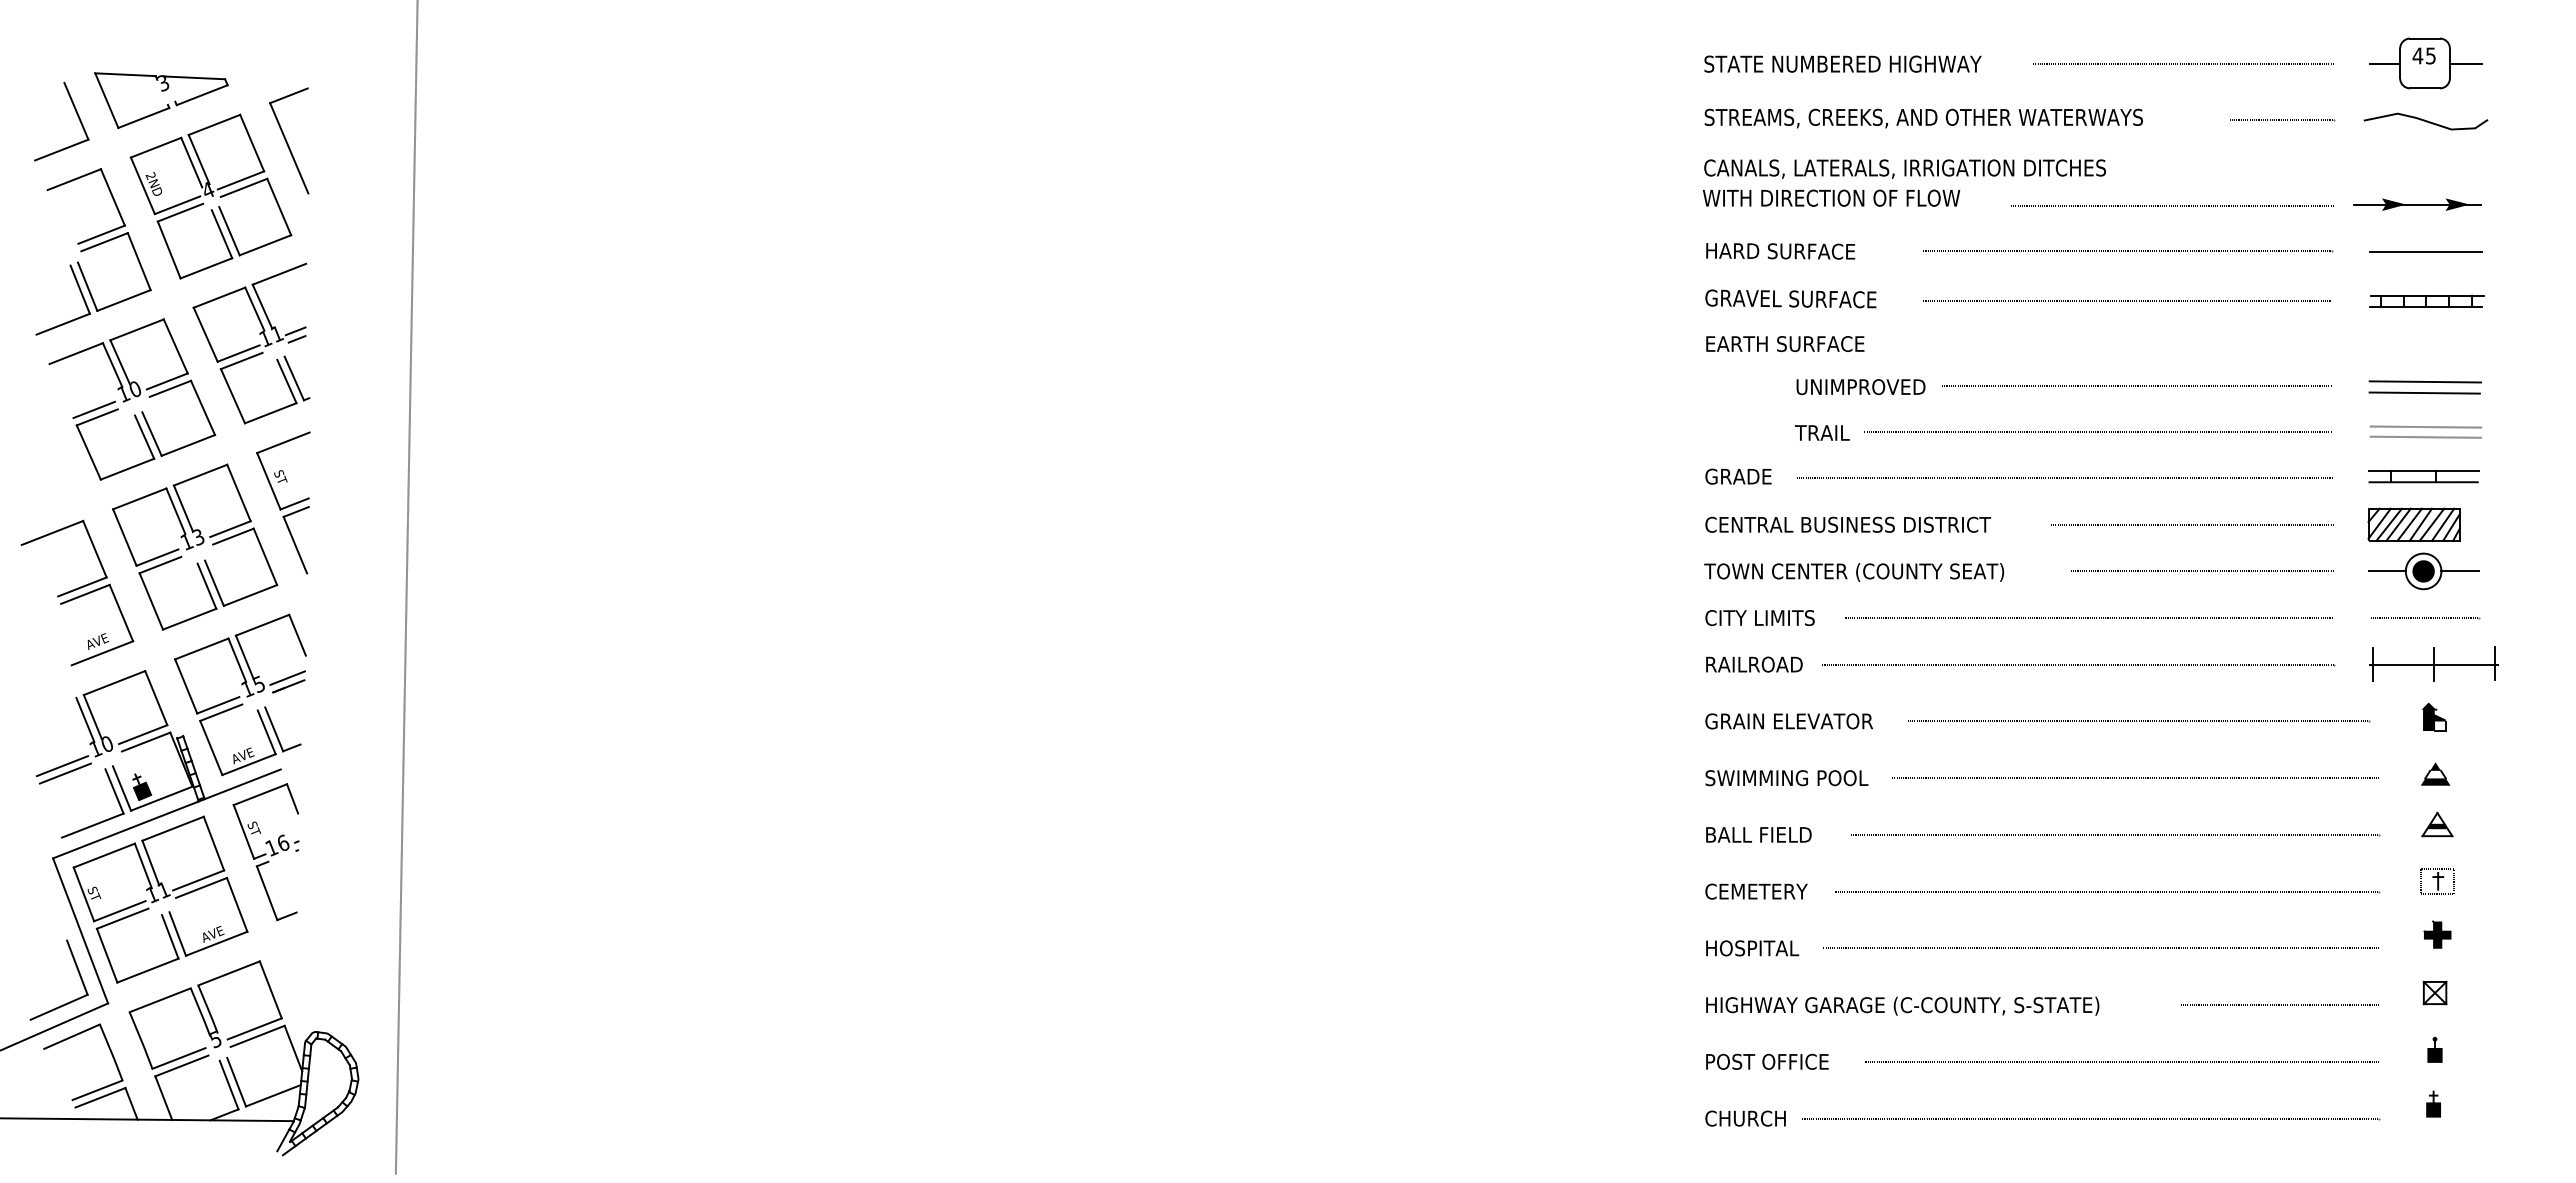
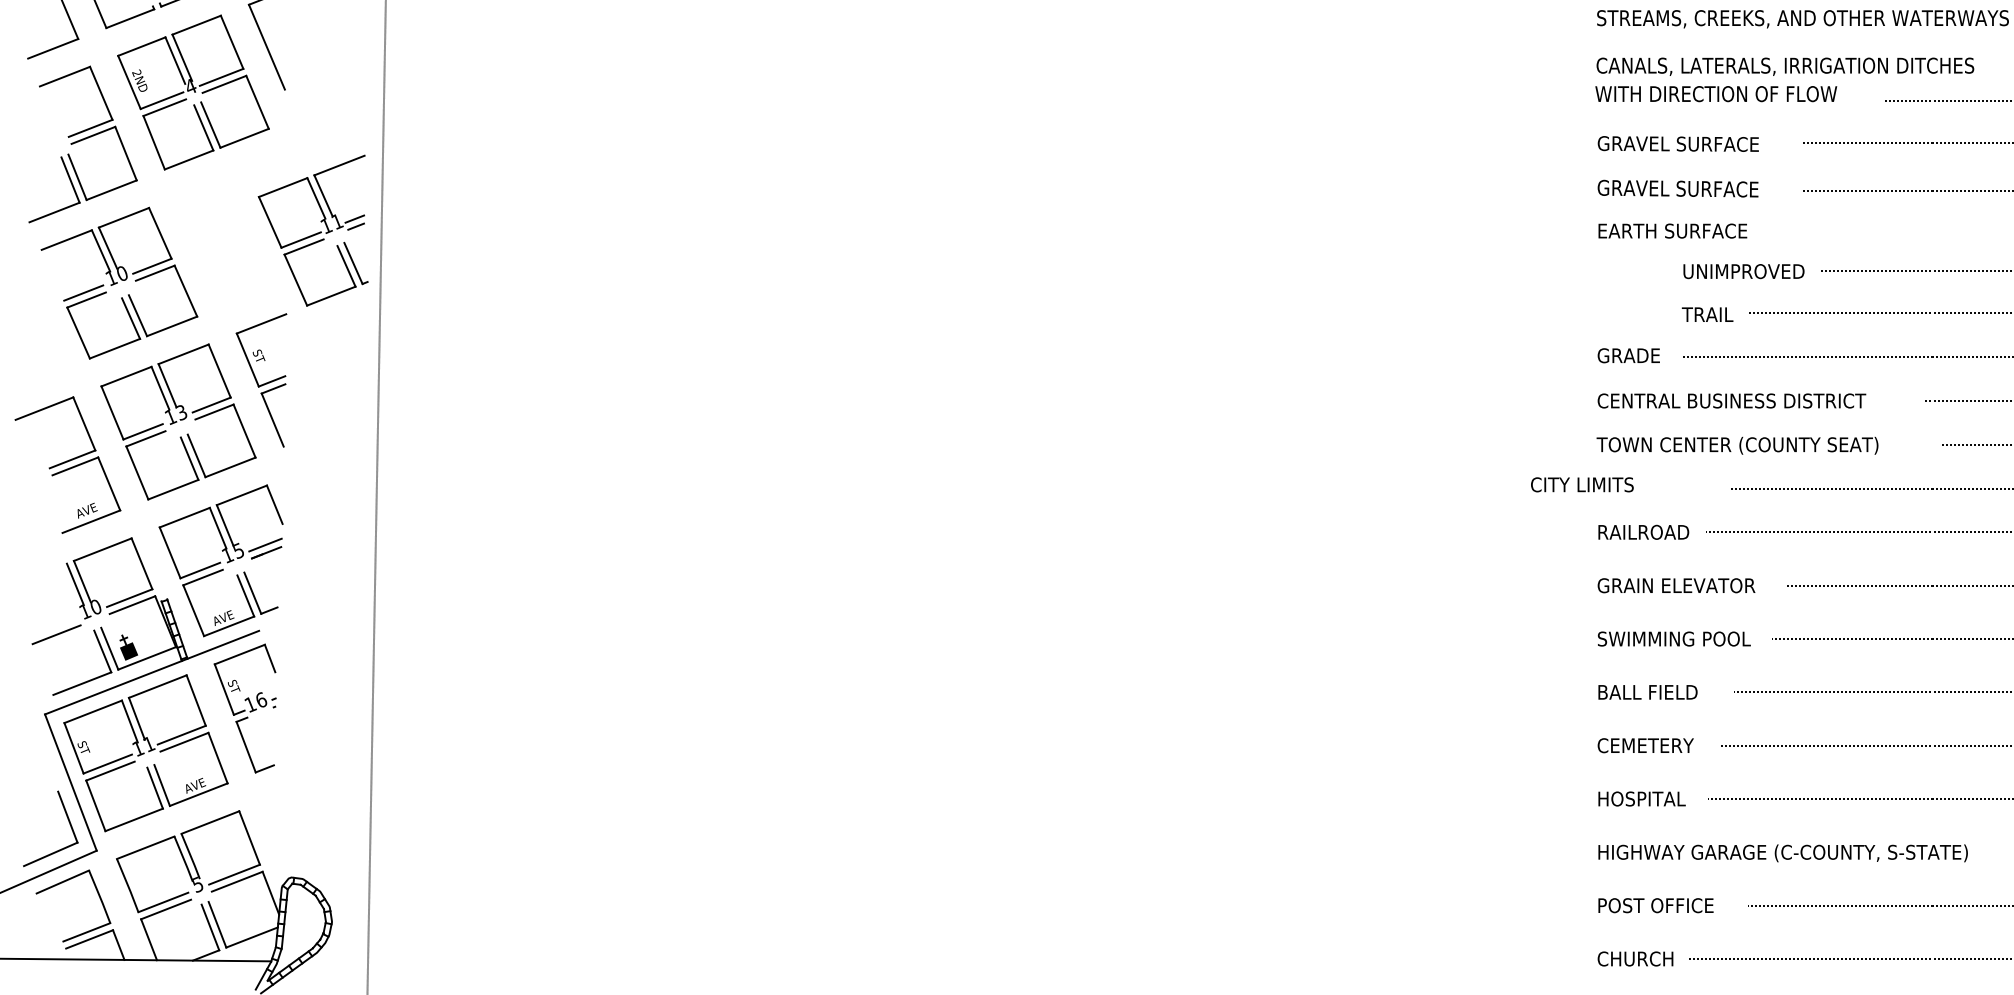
text: (1790, 250) -> (1677, 143), HARD SURFACE -> GRAVEL SURFACE
part: (251, 343) -> (313, 230), moved
text: (1759, 618) -> (1581, 485), moved
line: (62, 766) -> (53, 628), removed

